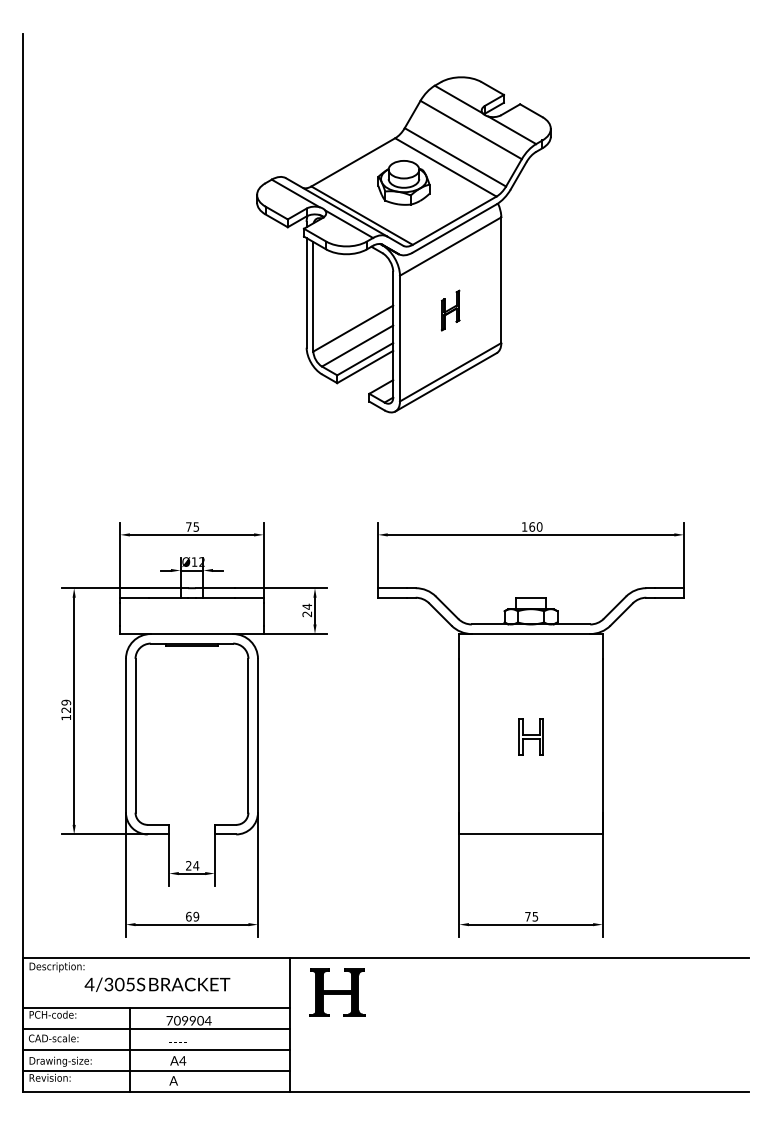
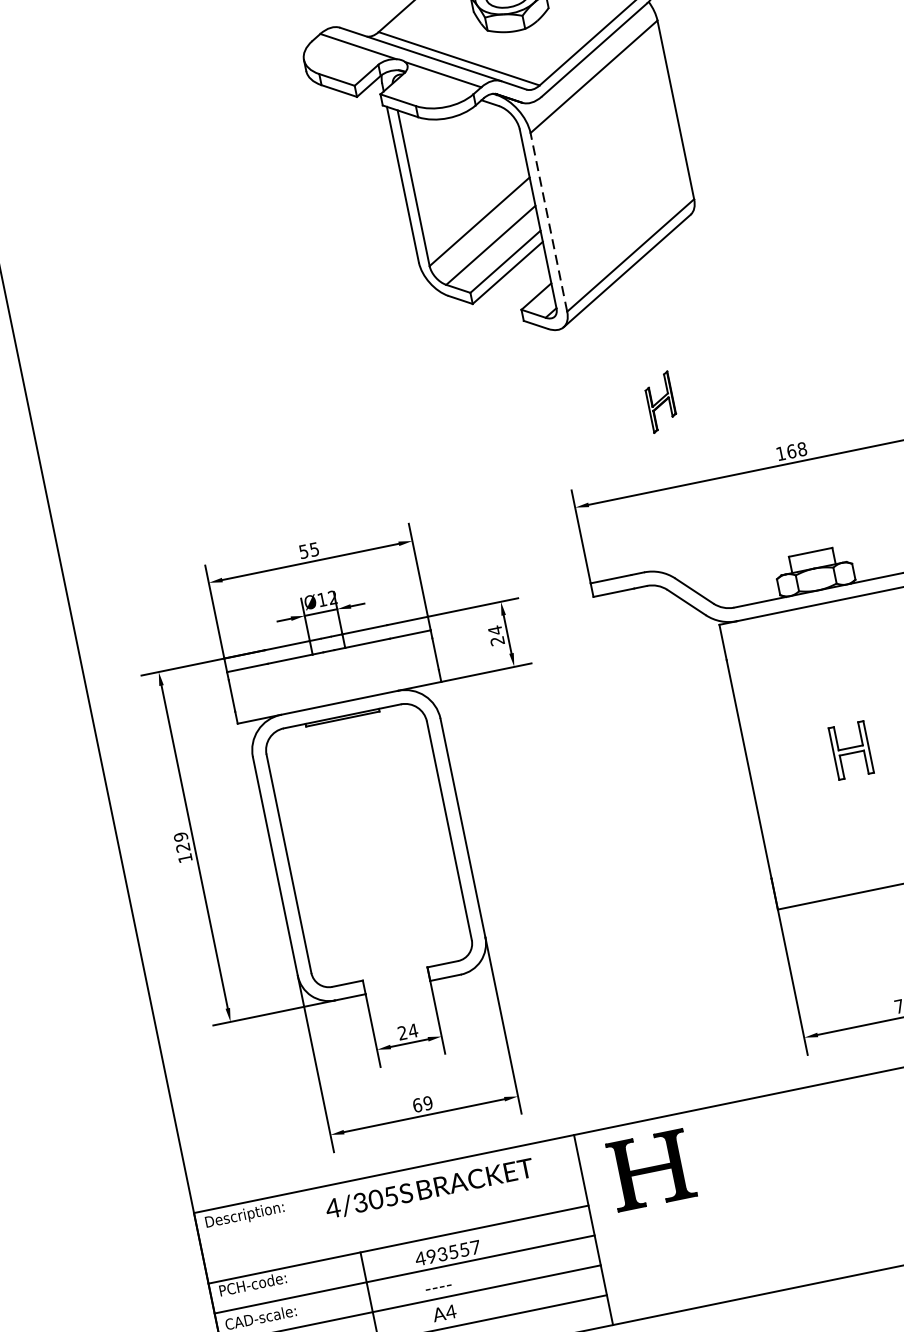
part: (450, 310) -> (660, 402), moved
line: (400, 338) -> (549, 222), solid -> dashed
text: (188, 526) -> (303, 551), 75 -> 55
text: (539, 526) -> (801, 448), 160 -> 168
text: (157, 984) -> (429, 1188), moved
text: (188, 1020) -> (447, 1252), 709904 -> 493557

